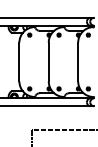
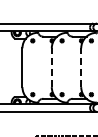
line: (48, 61) -> (51, 67), solid -> dashed
line: (78, 61) -> (81, 67), solid -> dashed

